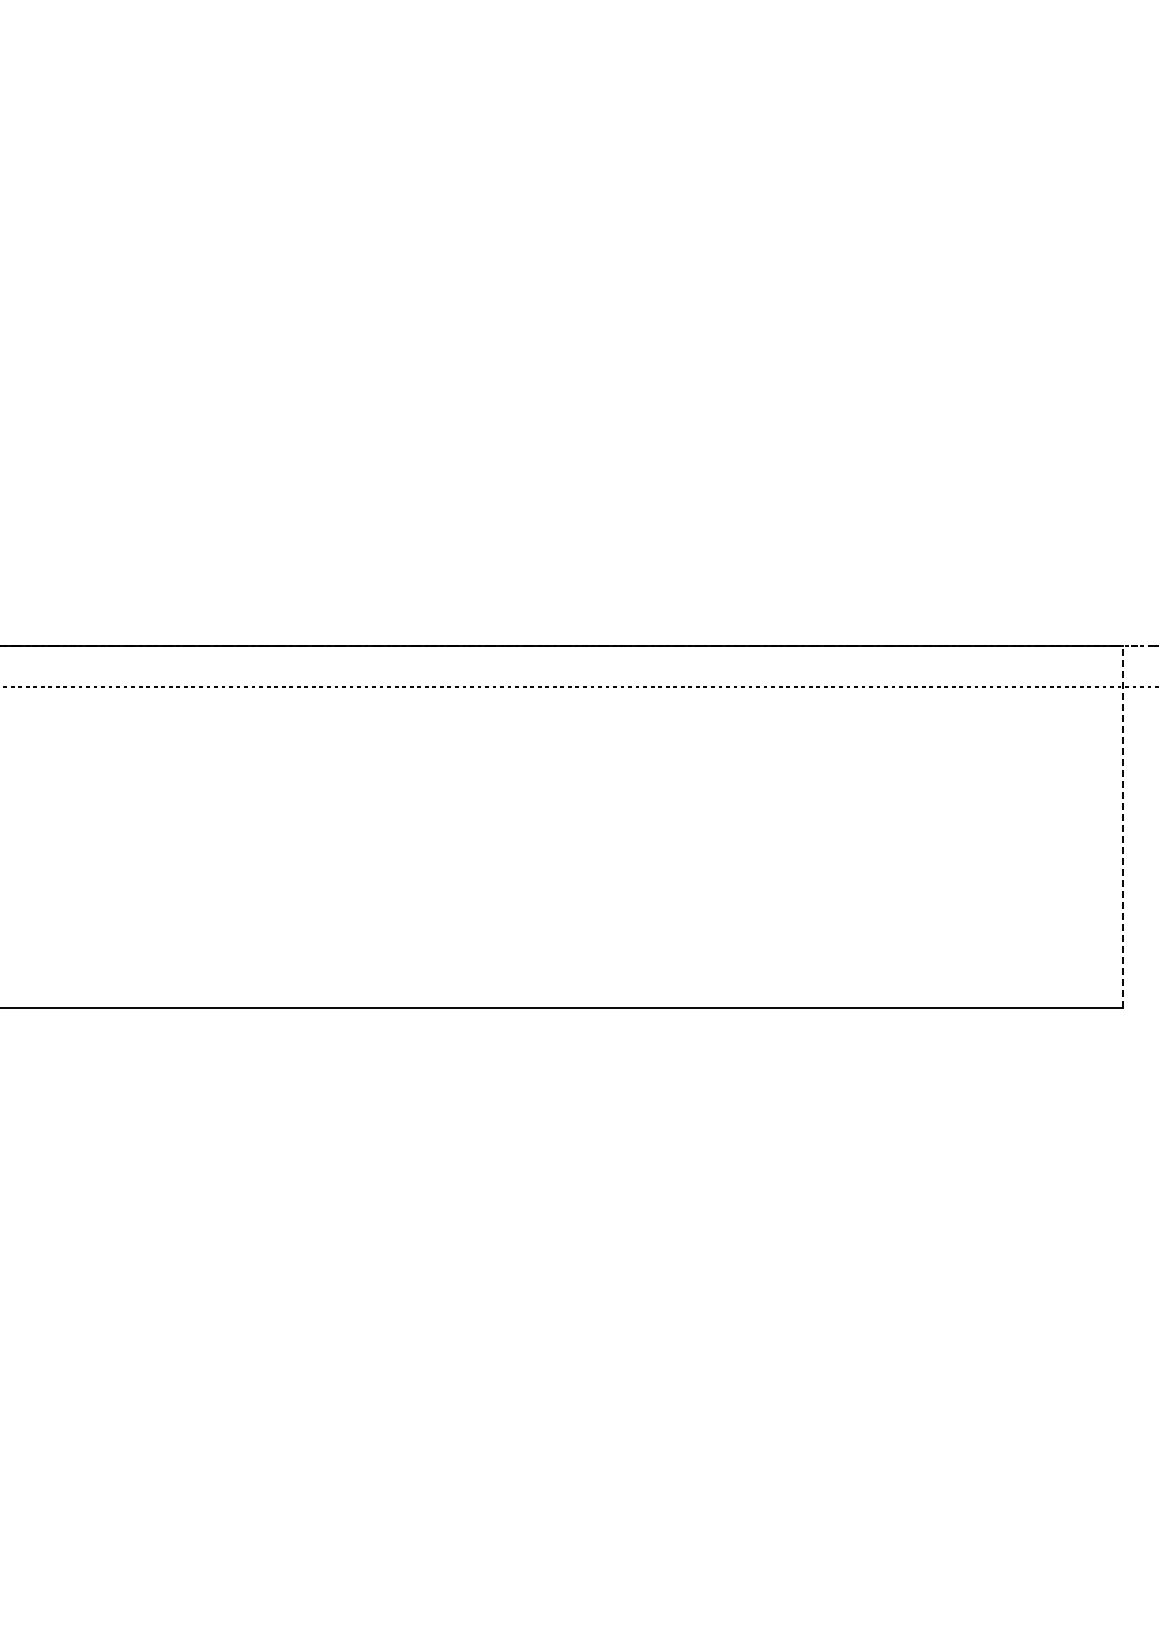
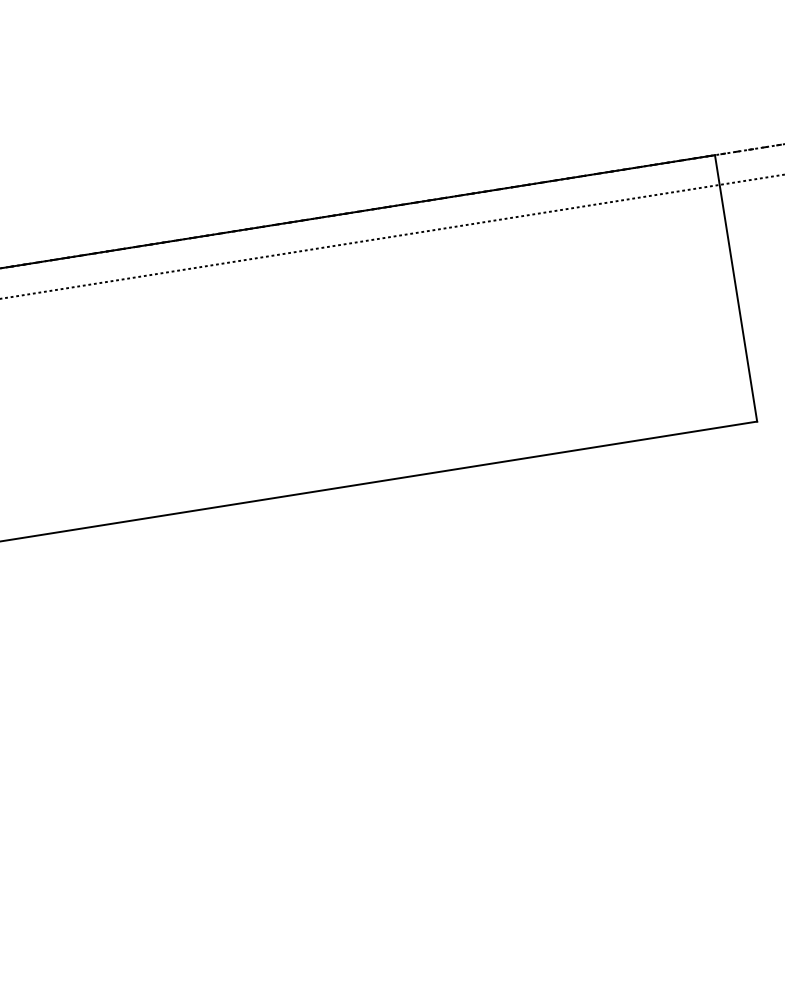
line: (1123, 827) -> (736, 288), dashed -> solid

